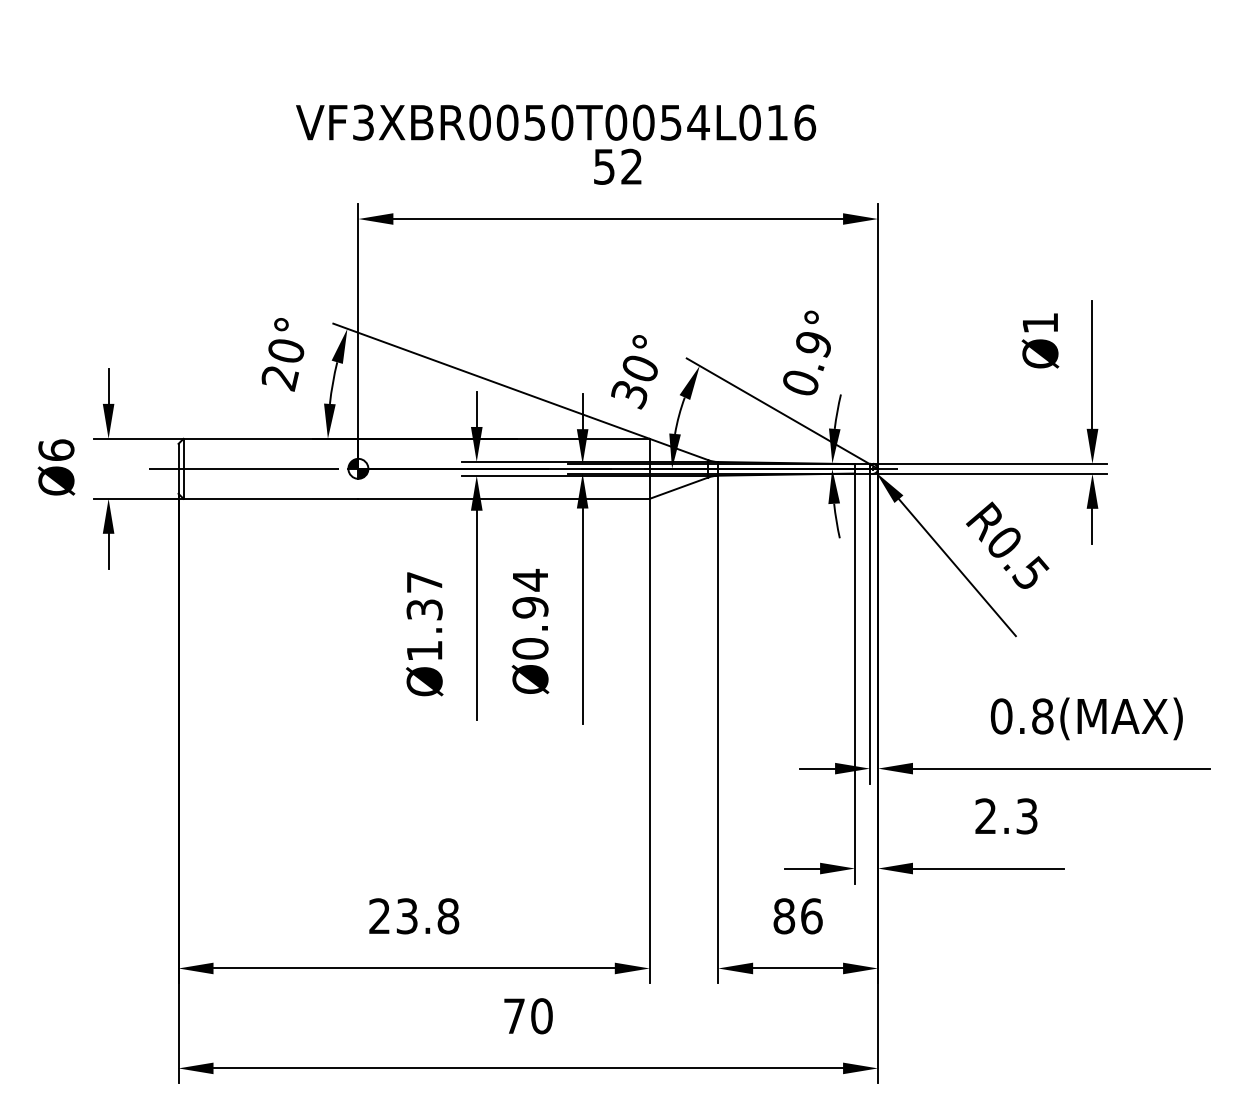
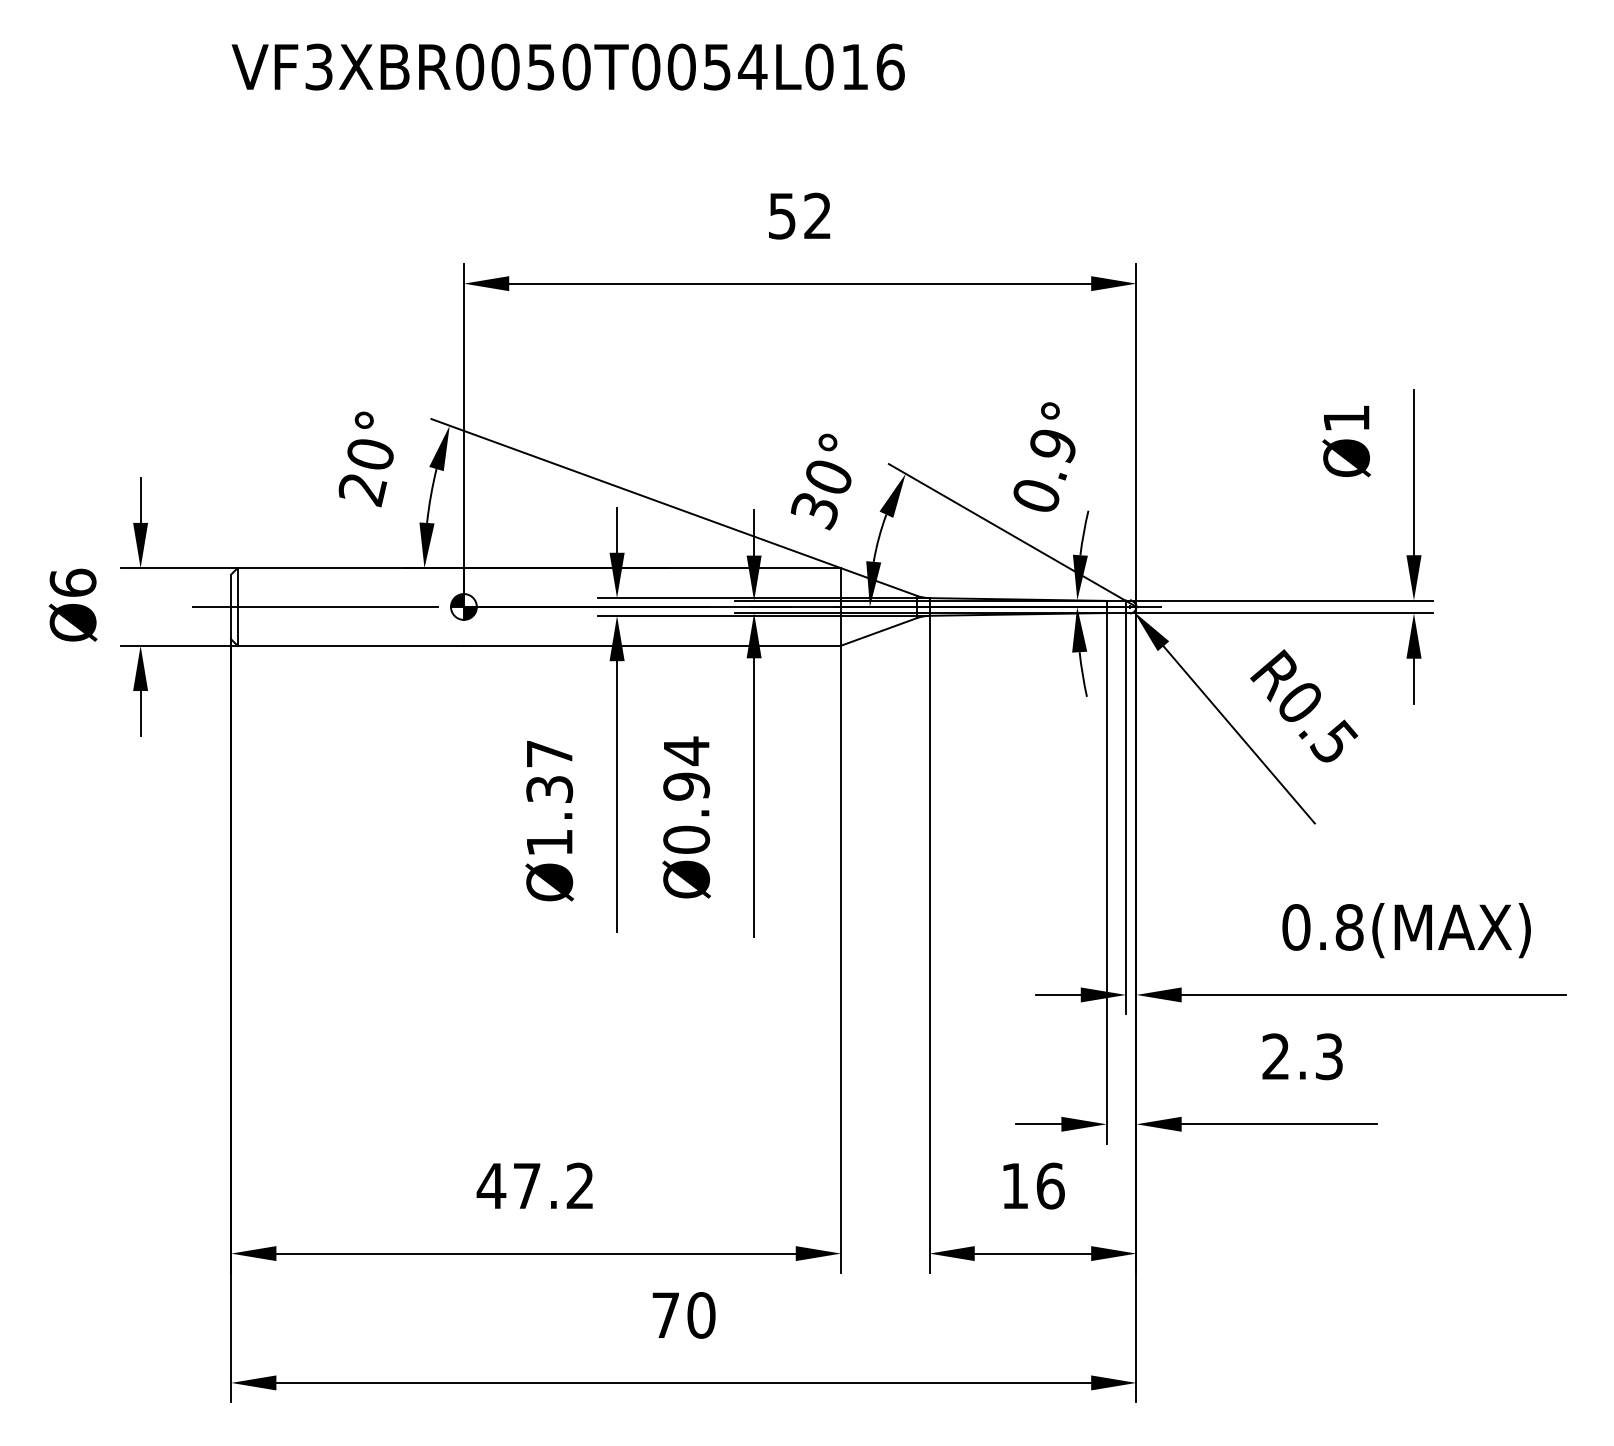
text: (556, 122) -> (568, 66), moved
text: (413, 916) -> (535, 1186), 23.8 -> 47.2
text: (784, 916) -> (1015, 1186), 86 -> 16

